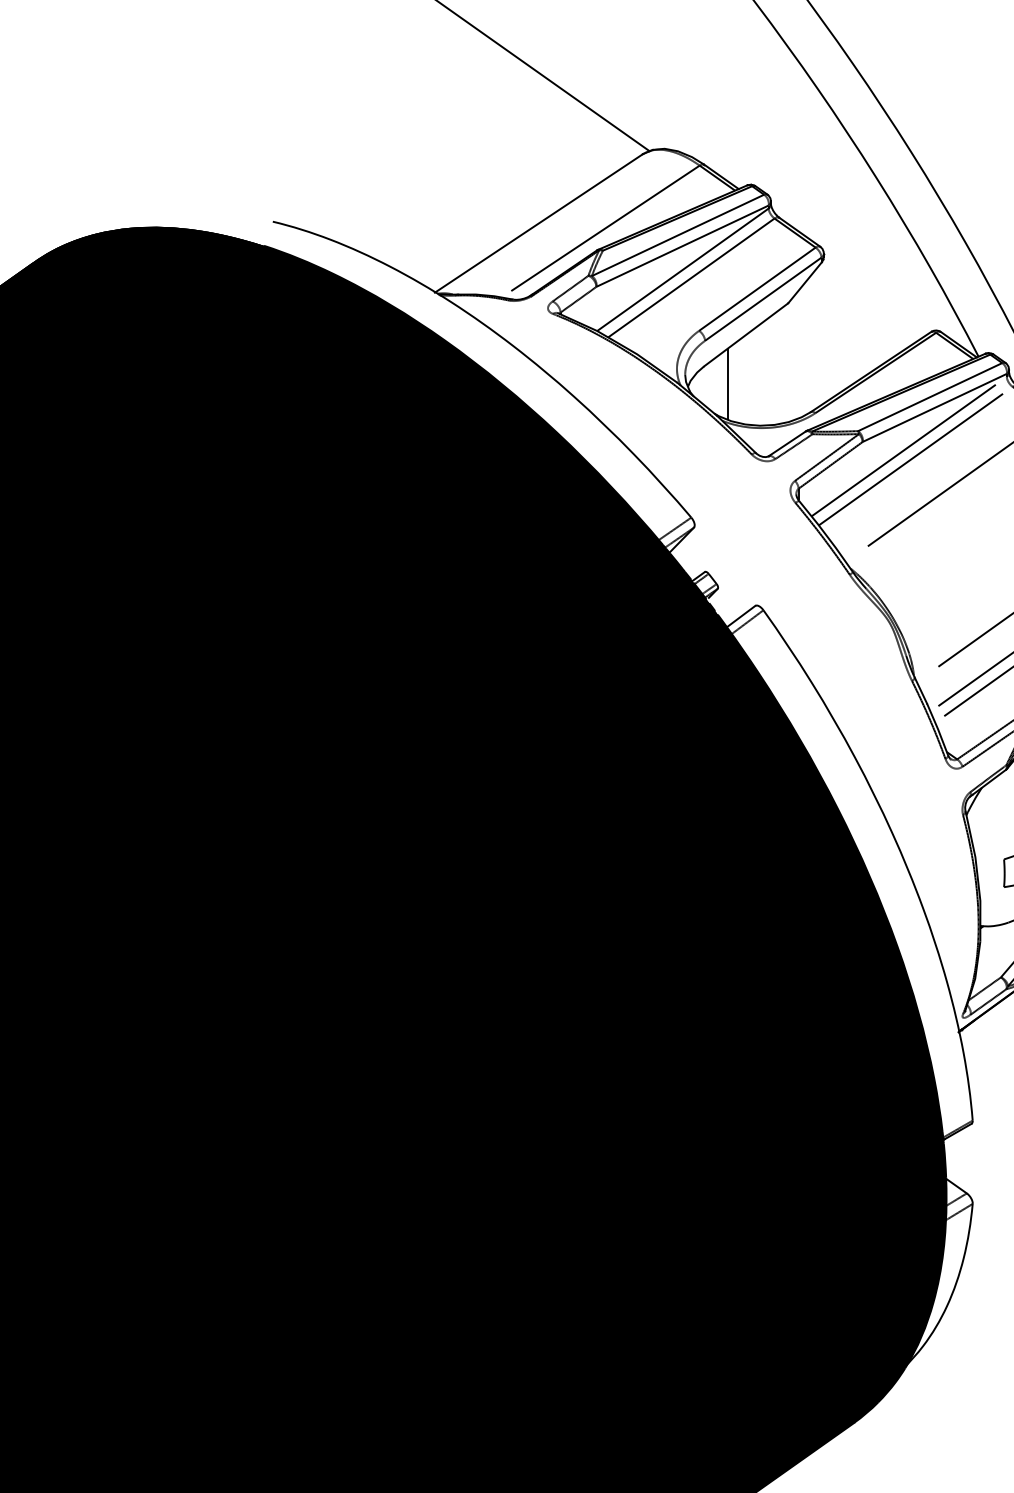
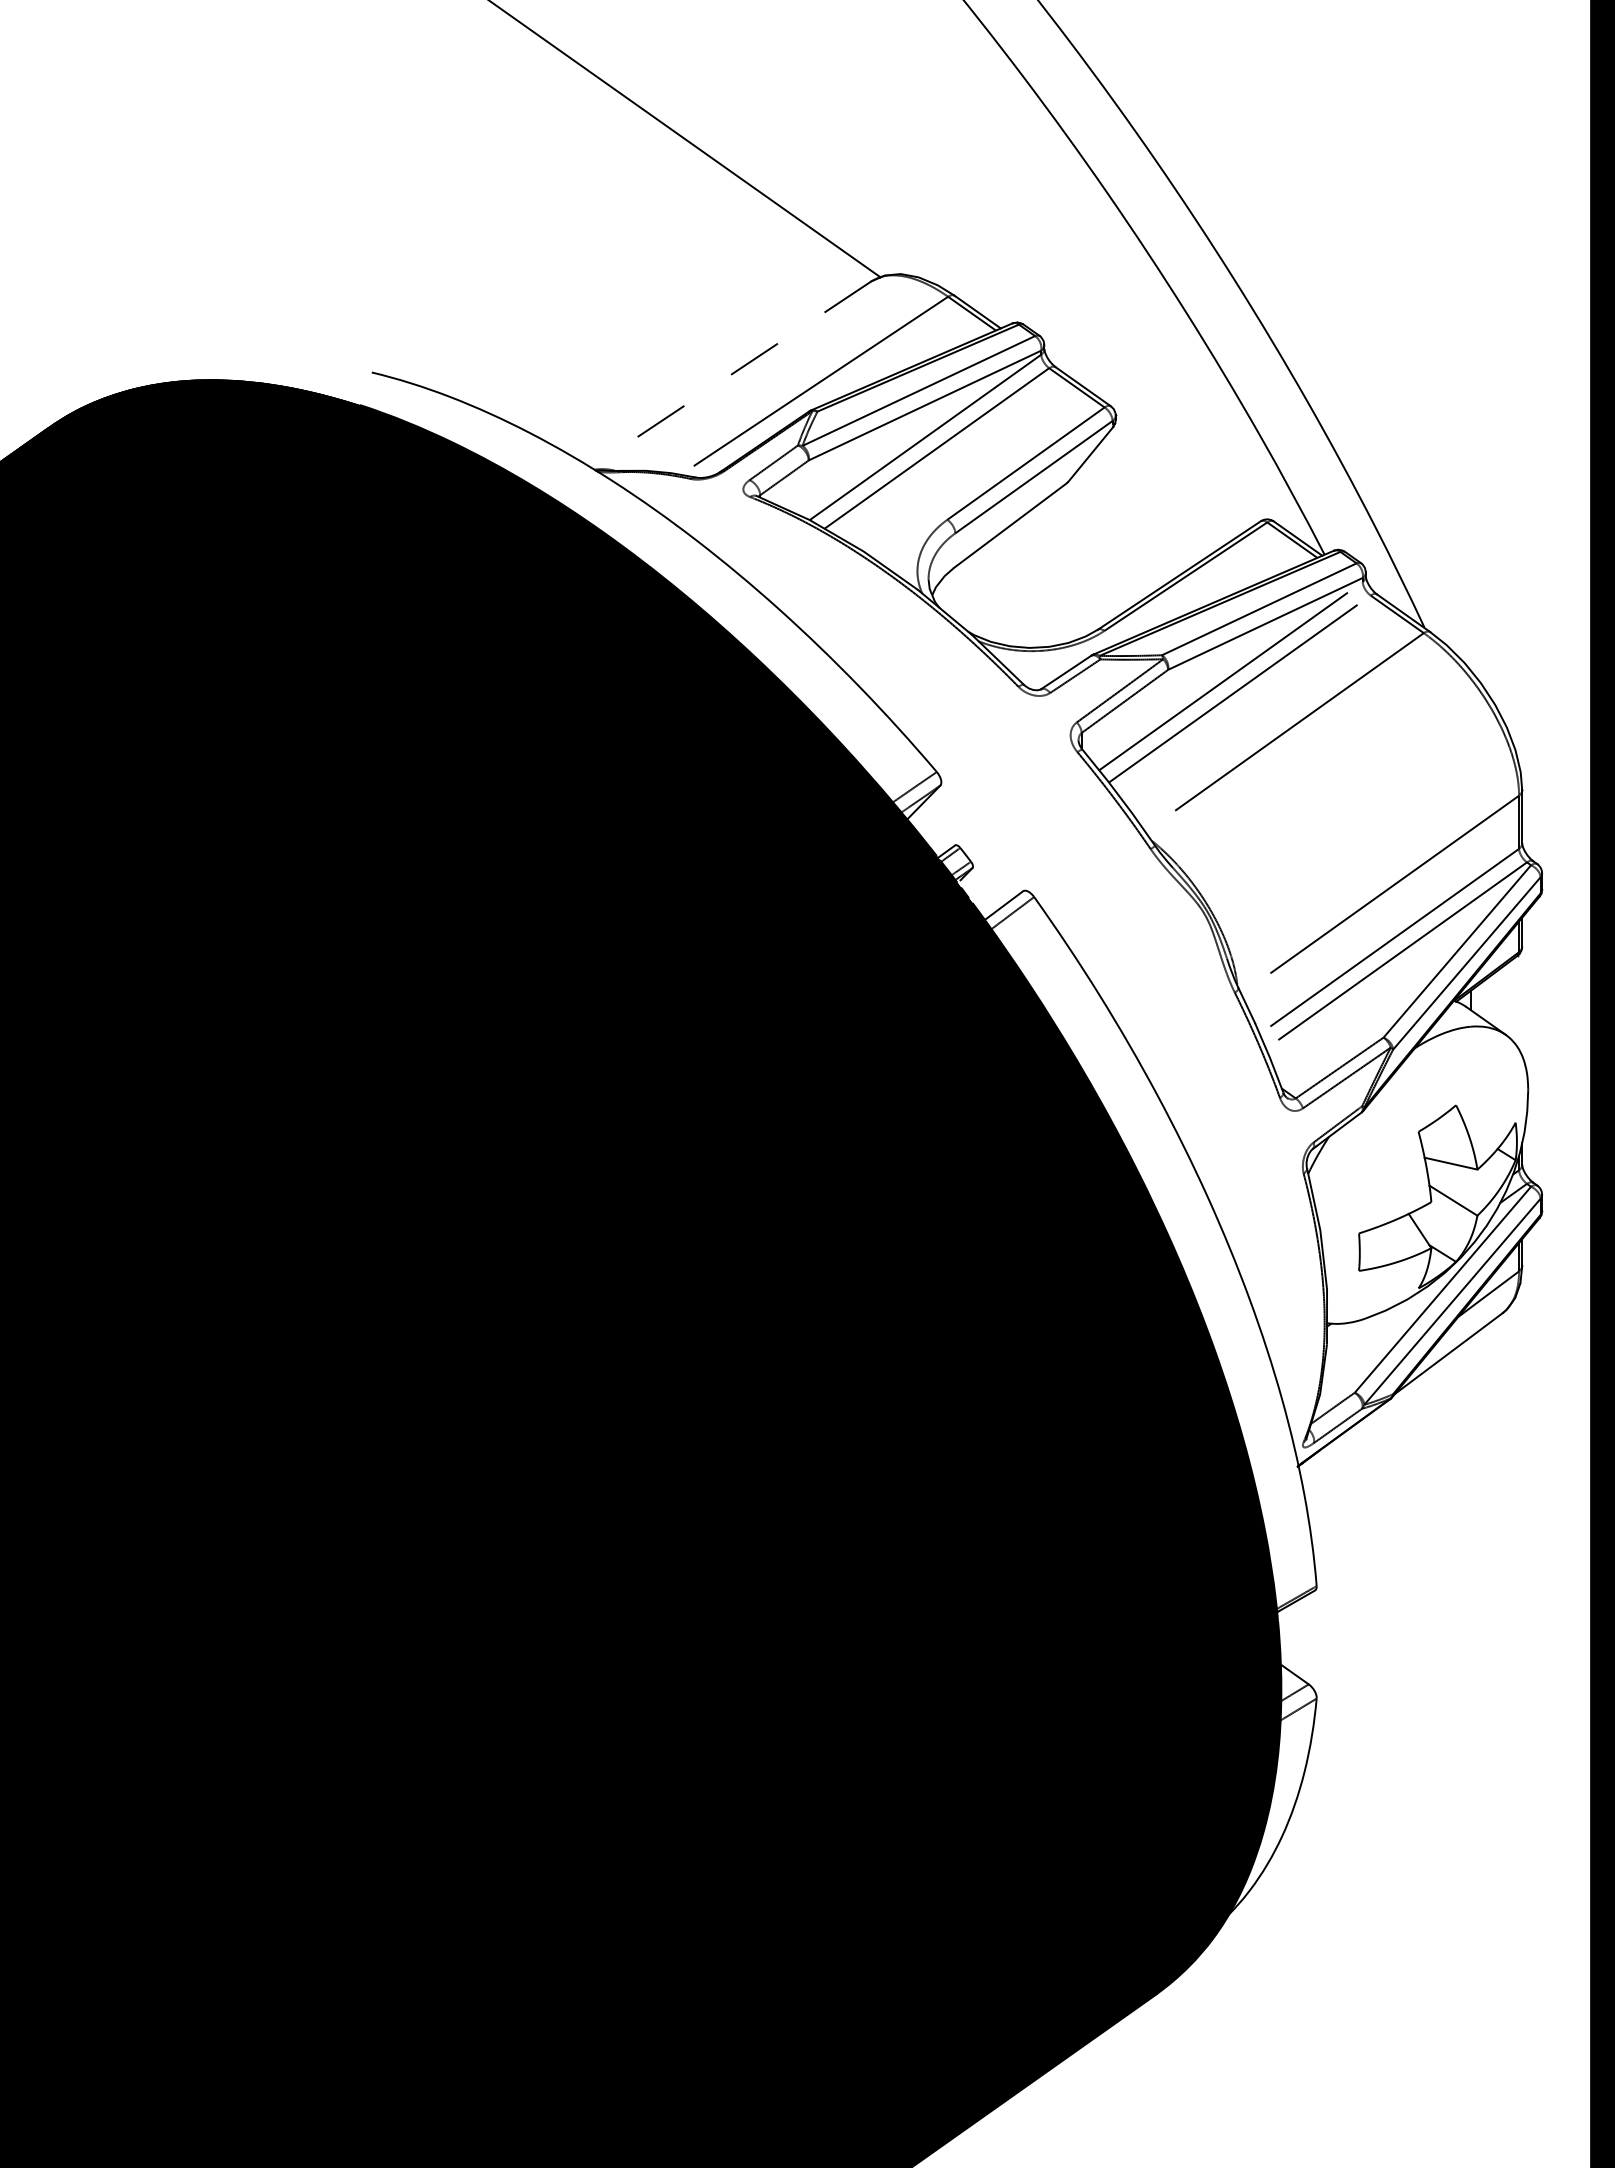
line: (538, 223) -> (730, 374), solid -> dashed
line: (728, 383) -> (986, 591), removed

